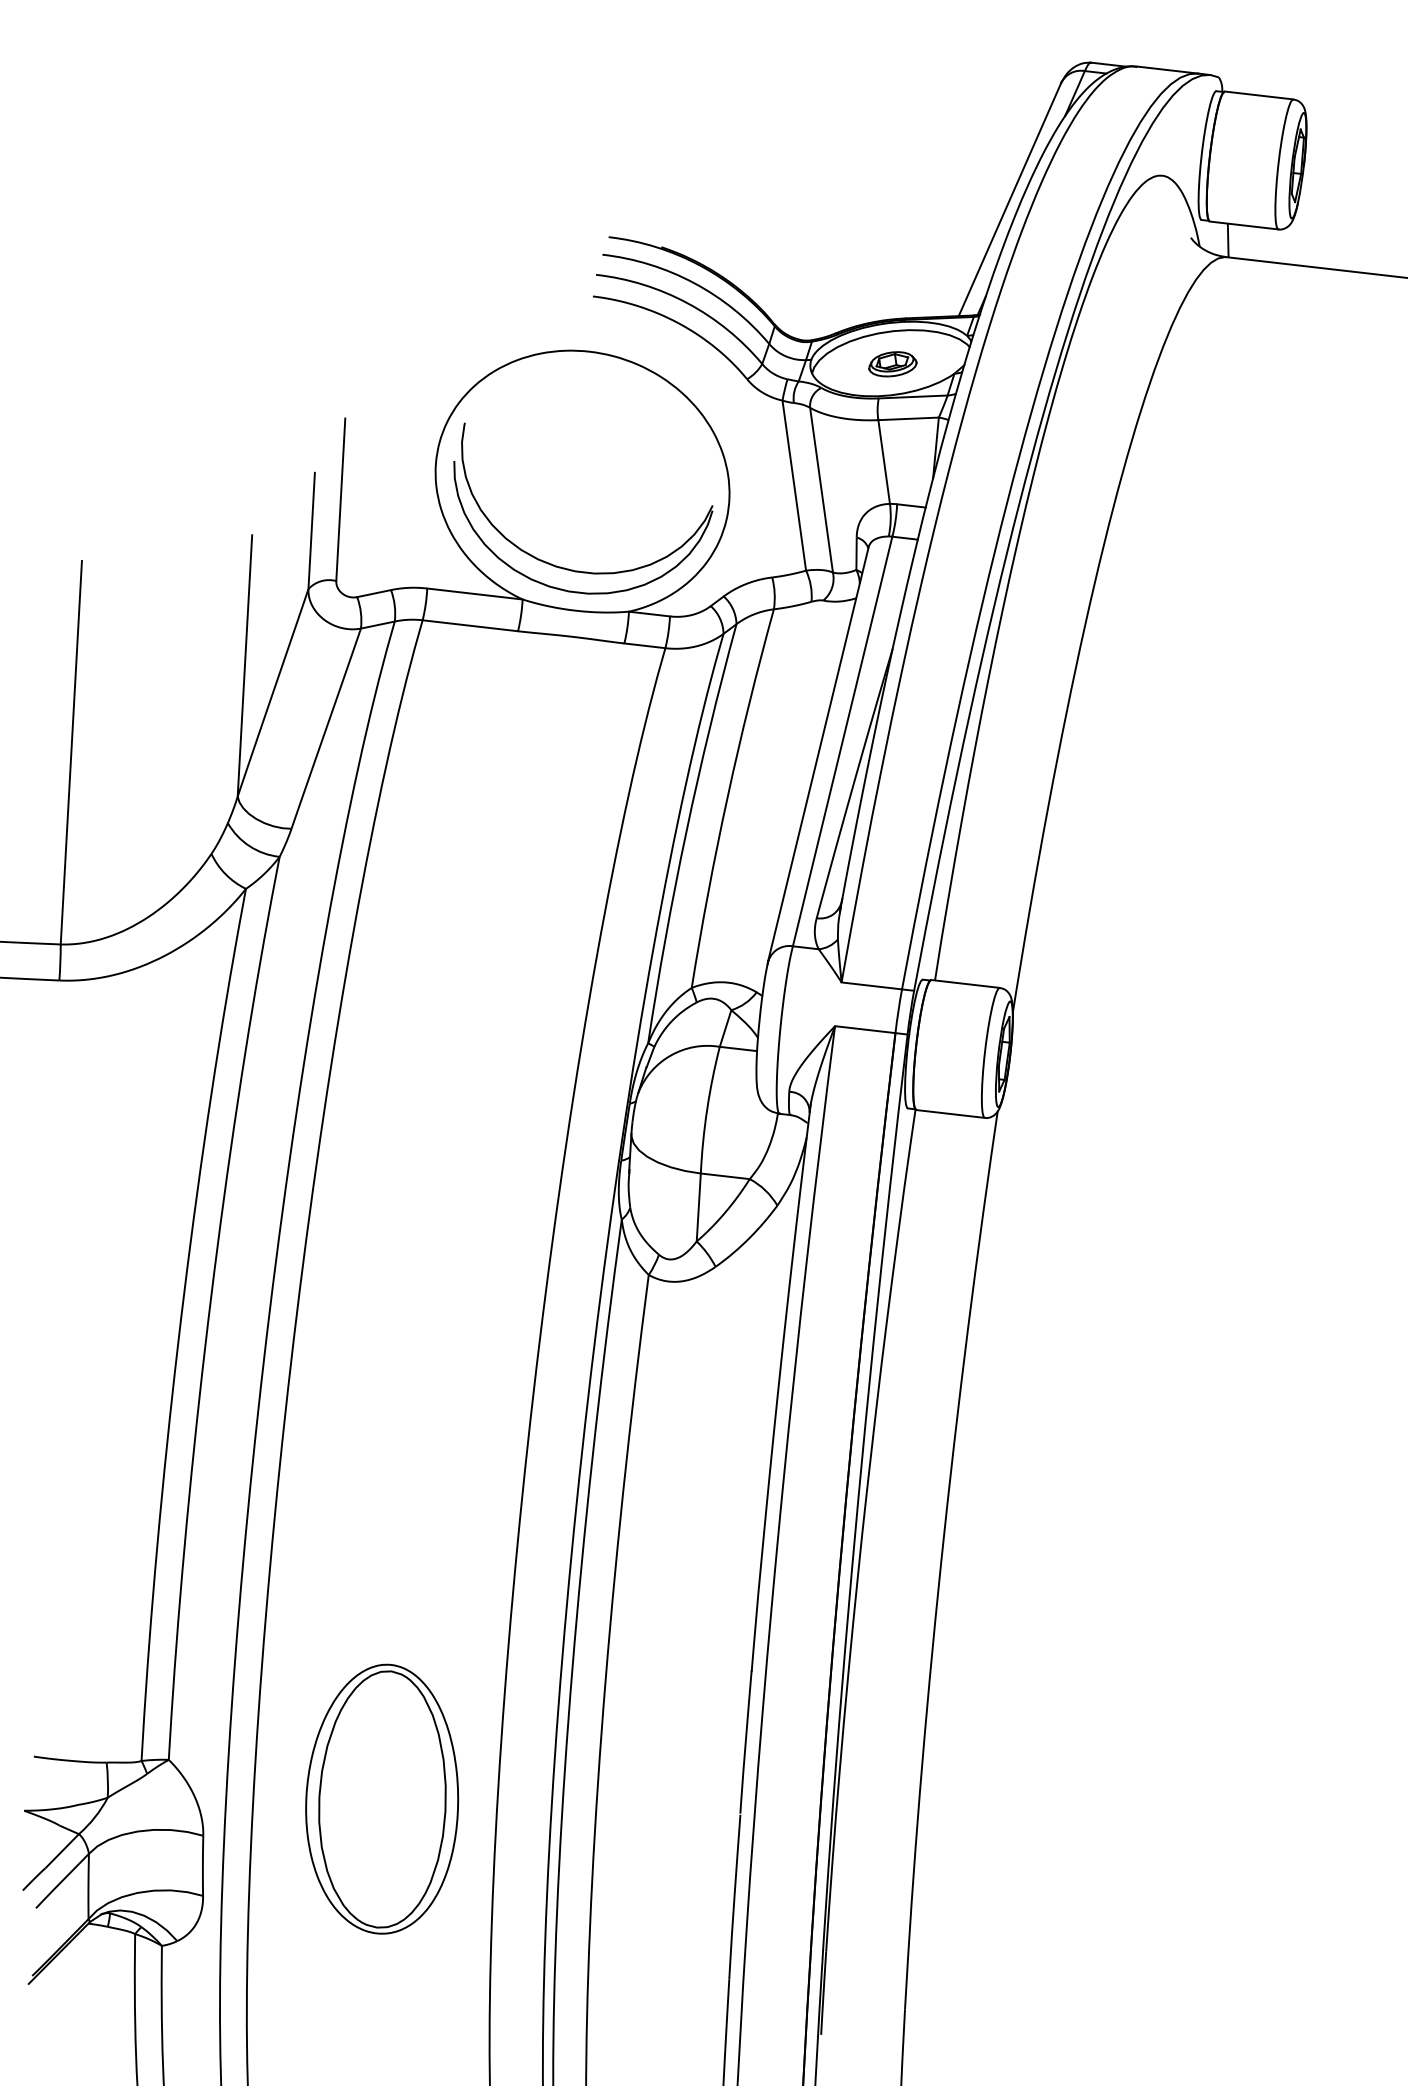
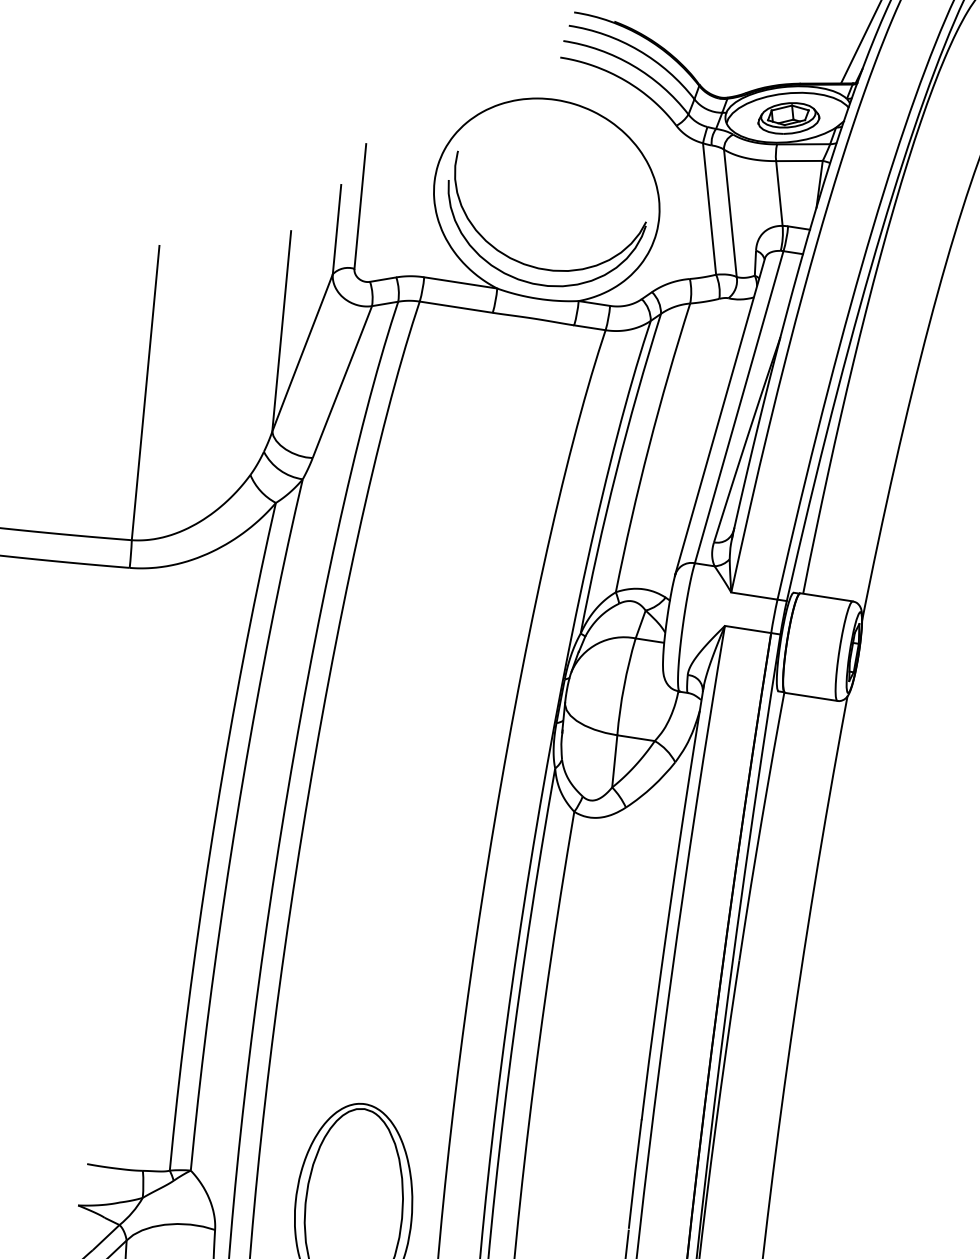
part: (892, 364) -> (788, 118), size x1.67

